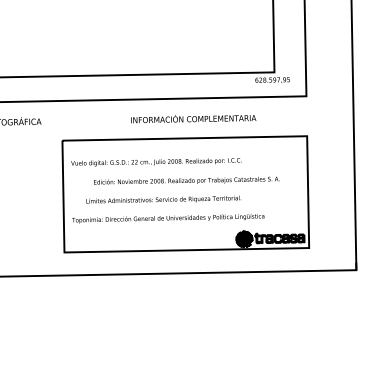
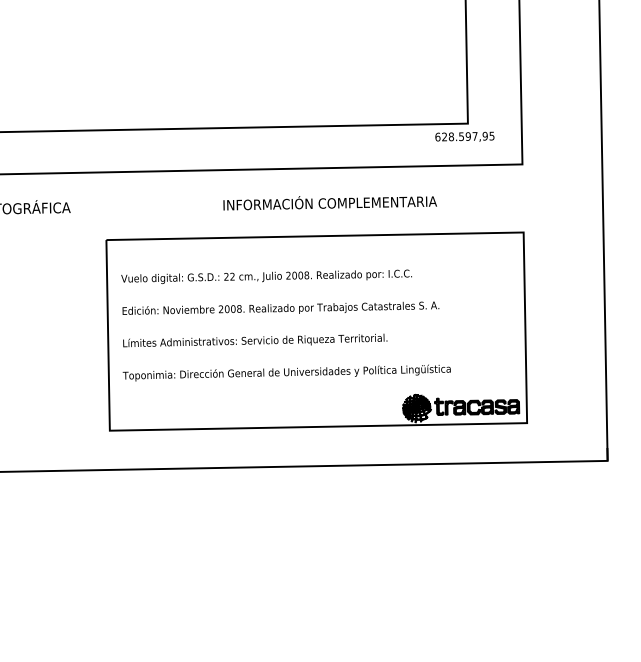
text: (186, 180) -> (280, 307), moved
text: (163, 199) -> (254, 340), moved

